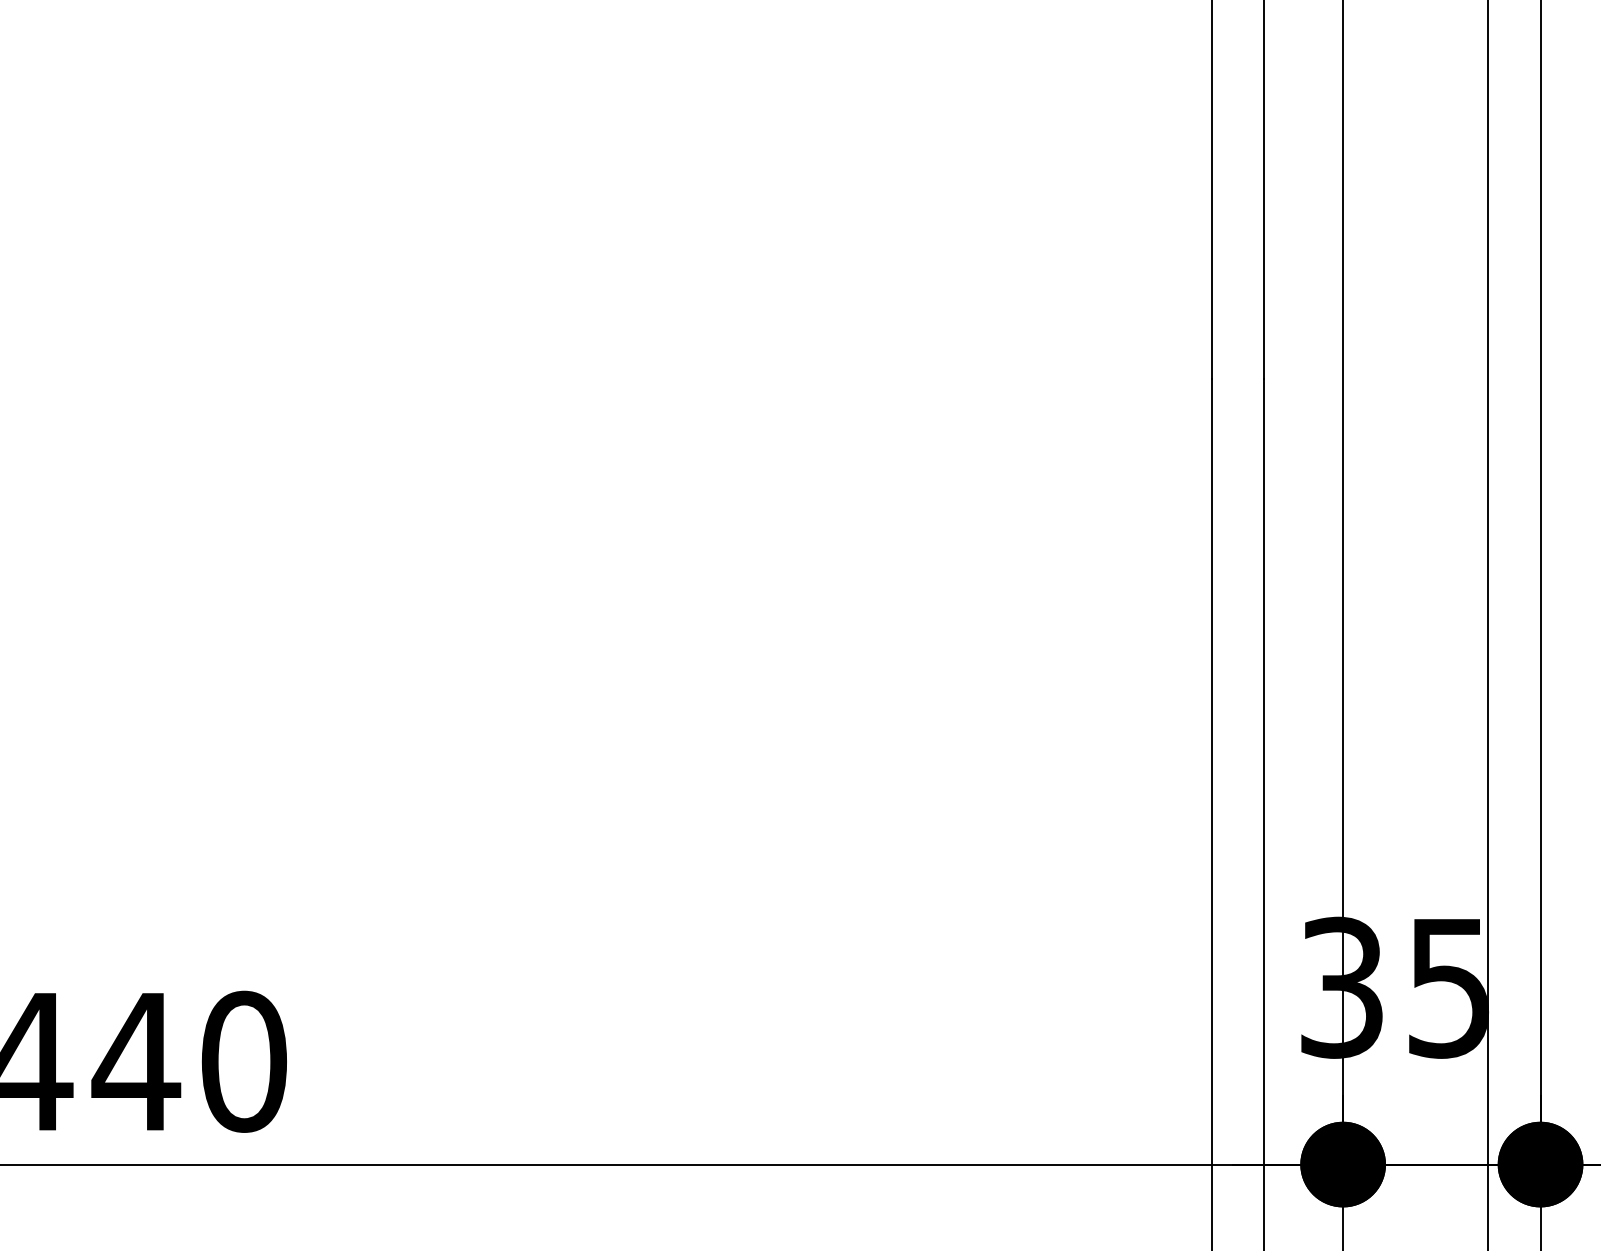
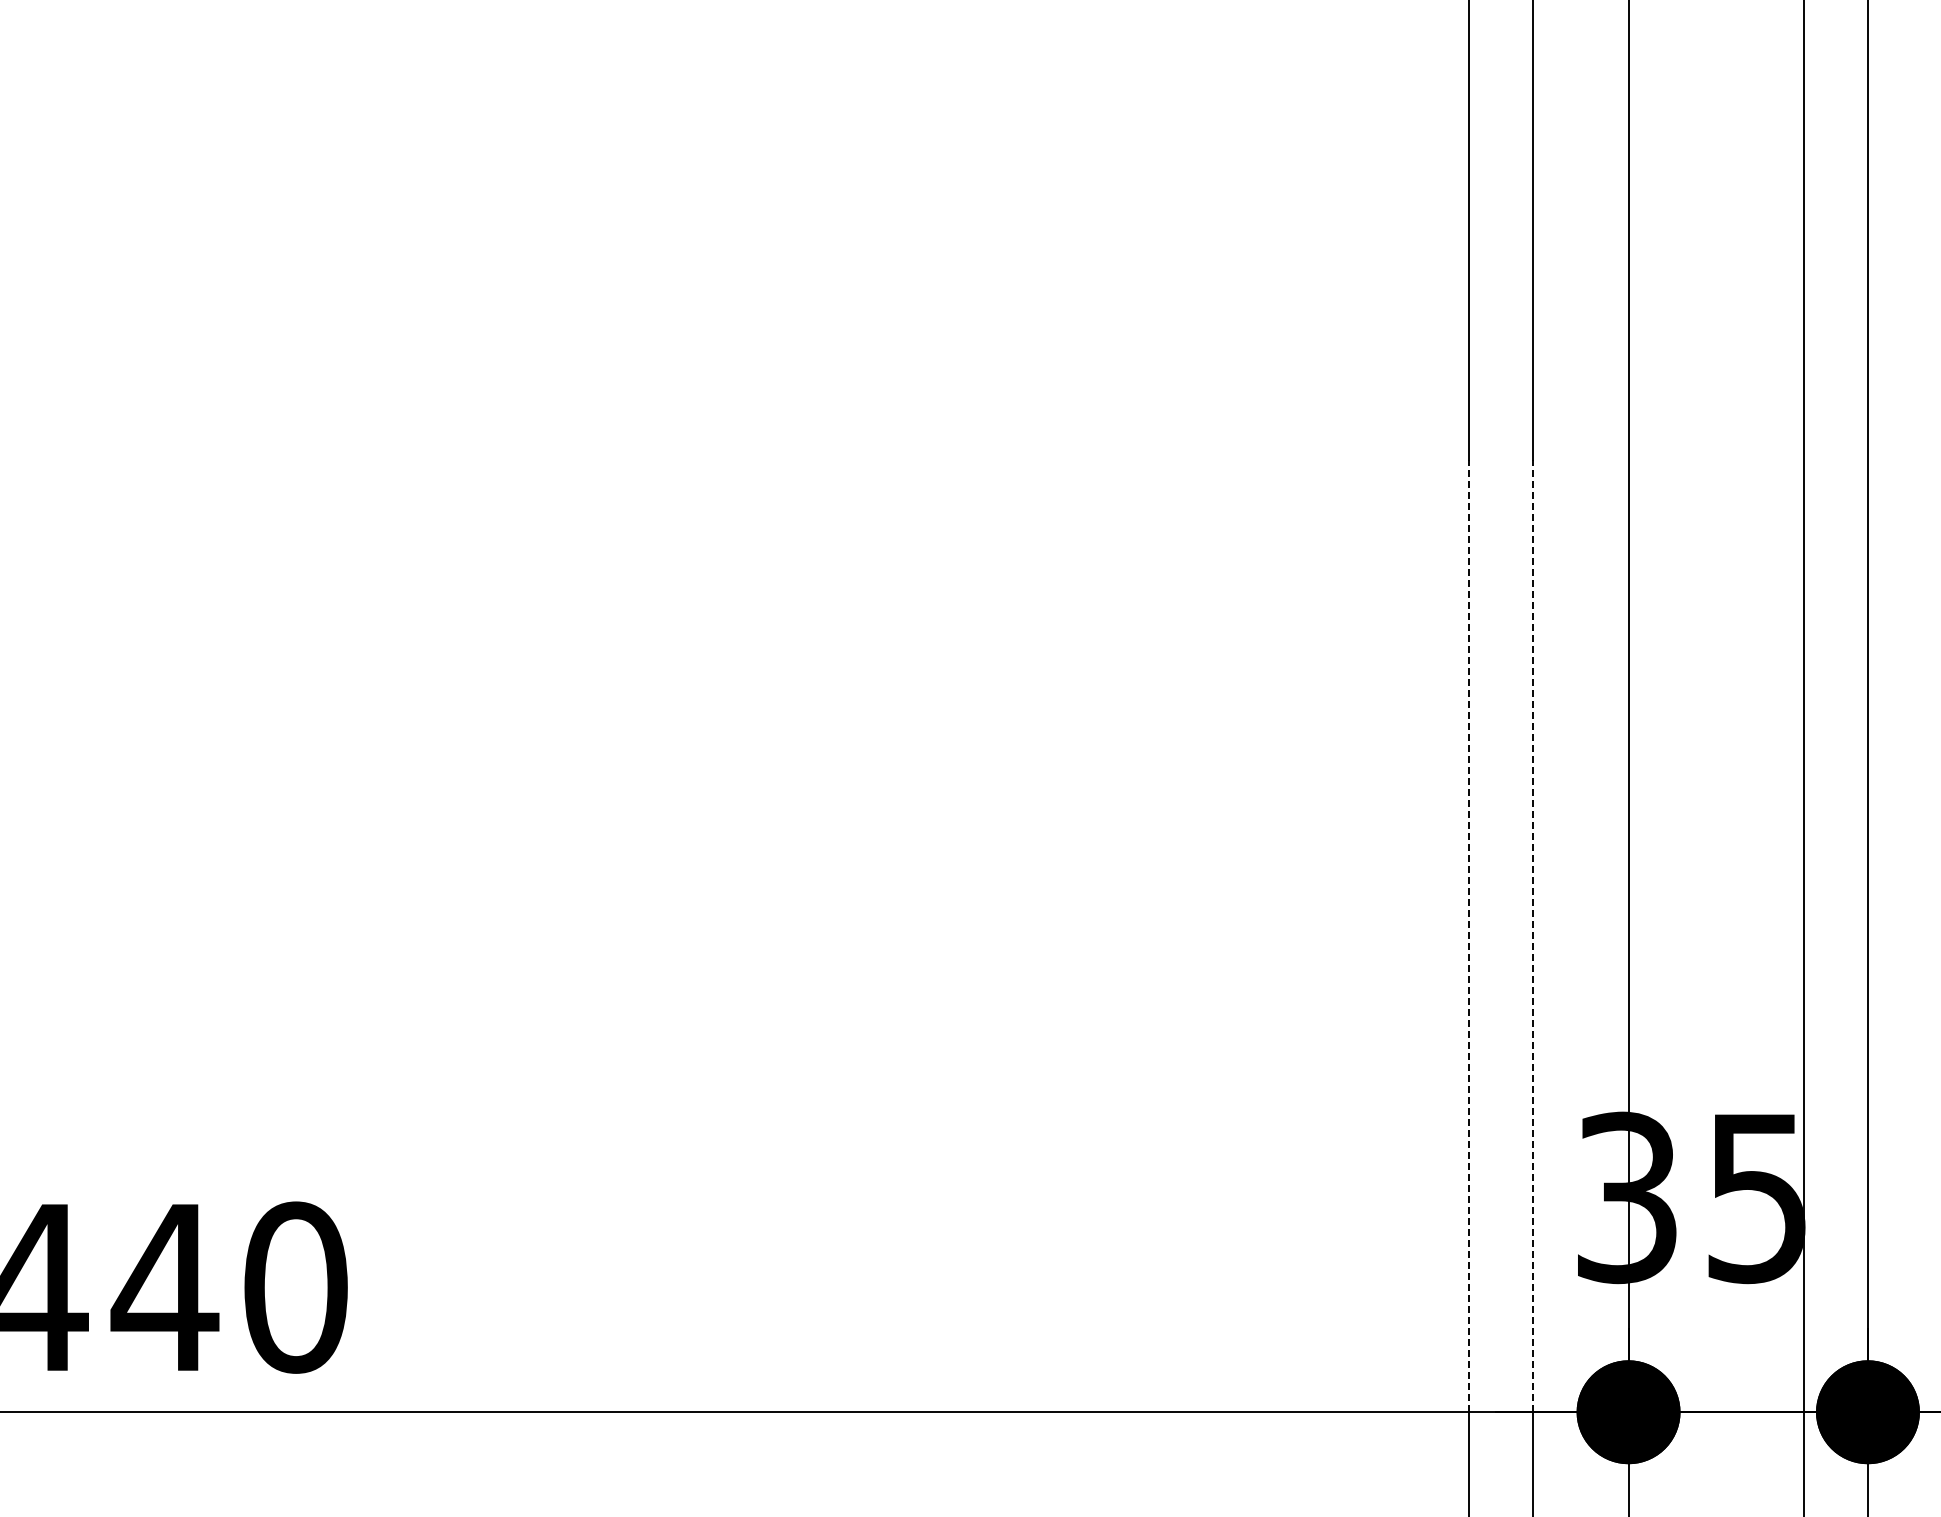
line: (1211, 771) -> (1468, 935), solid -> dashed
line: (1263, 771) -> (1532, 935), solid -> dashed

